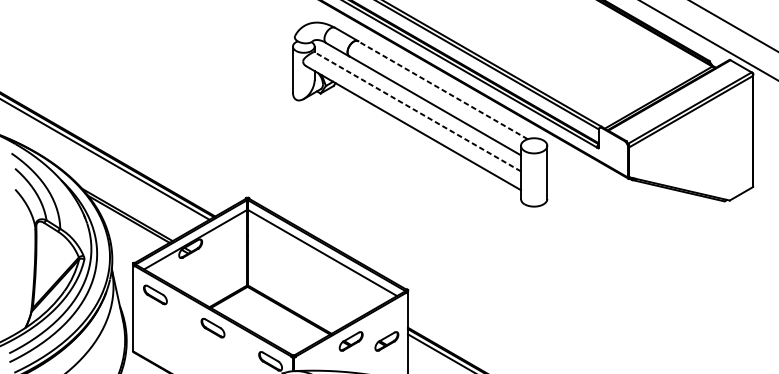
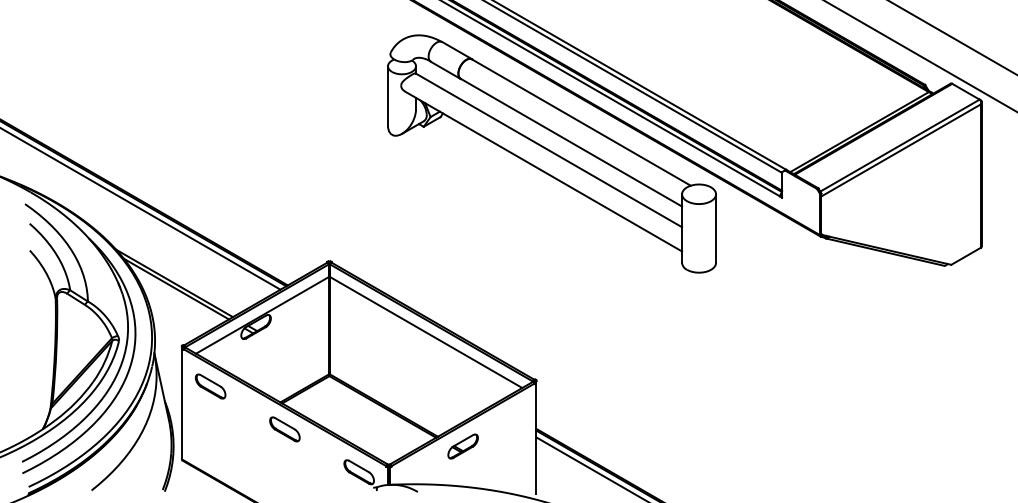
line: (442, 90) -> (580, 122), dashed -> solid
line: (417, 111) -> (548, 150), dashed -> solid
part: (386, 341) -> (508, 446), removed

